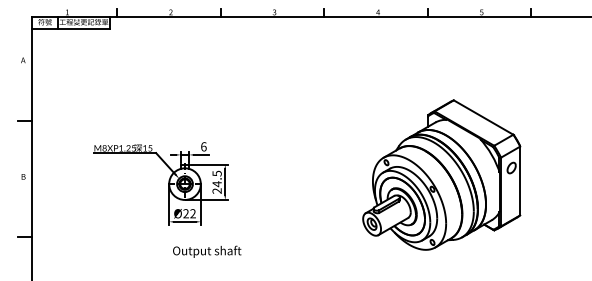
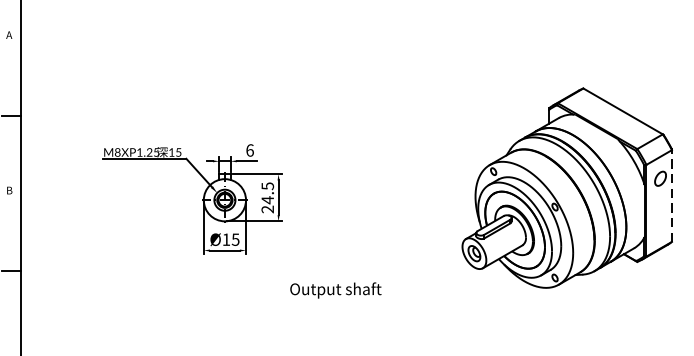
line: (520, 180) -> (672, 195), solid -> dashed
text: (189, 213) -> (230, 239), Ø22 -> Ø15
text: (207, 251) -> (336, 290), moved

